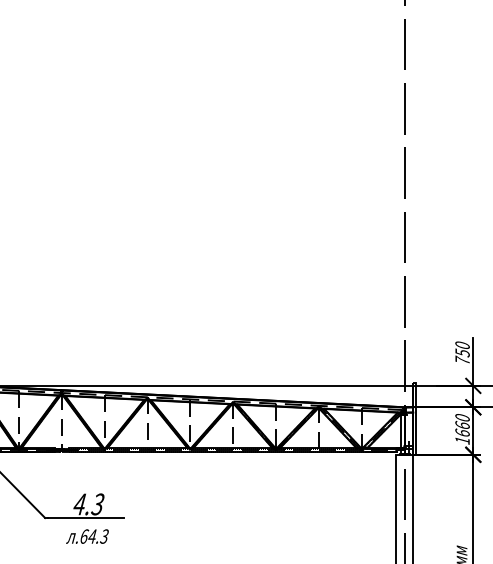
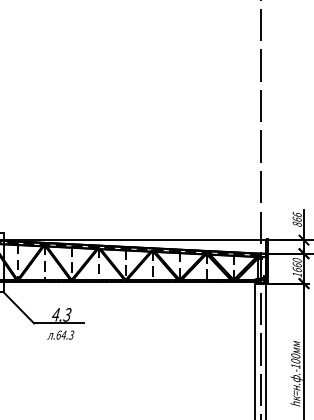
text: (461, 351) -> (296, 218), 750 -> 866

